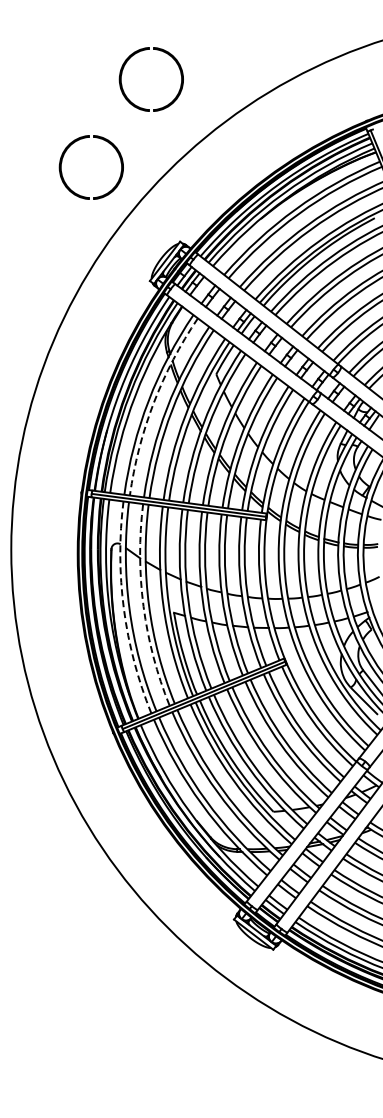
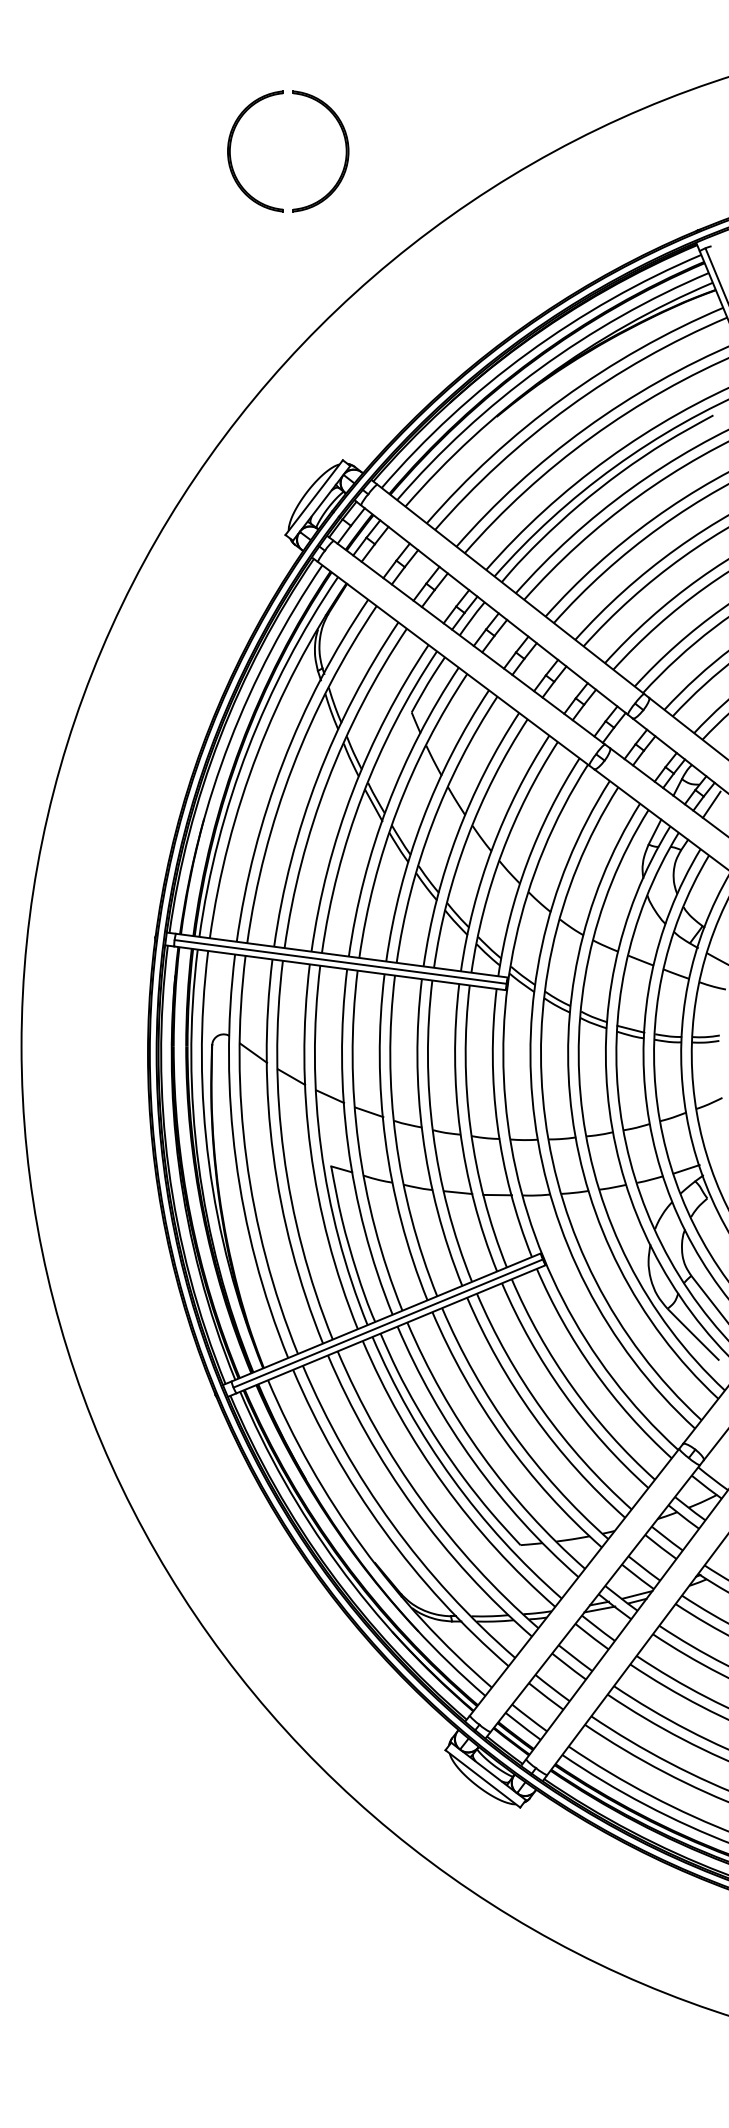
part: (62, 162) -> (119, 309), removed
arc: (153, 403) -> (292, 768), dashed -> solid
arc: (143, 606) -> (273, 1154), dashed -> solid
arc: (123, 609) -> (235, 1160), dashed -> solid

